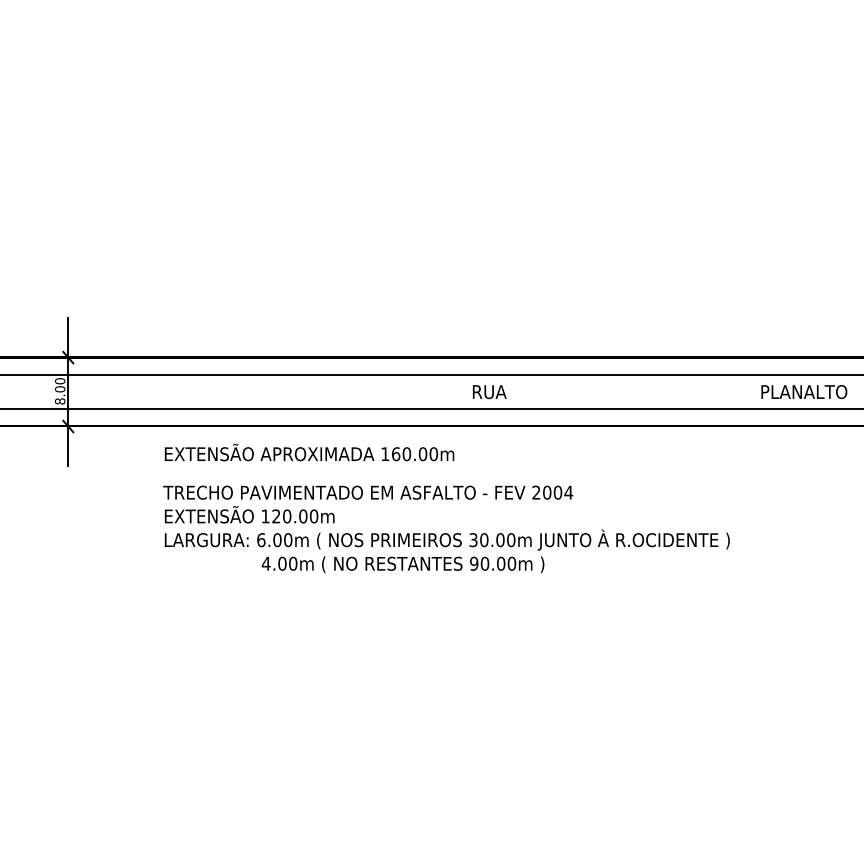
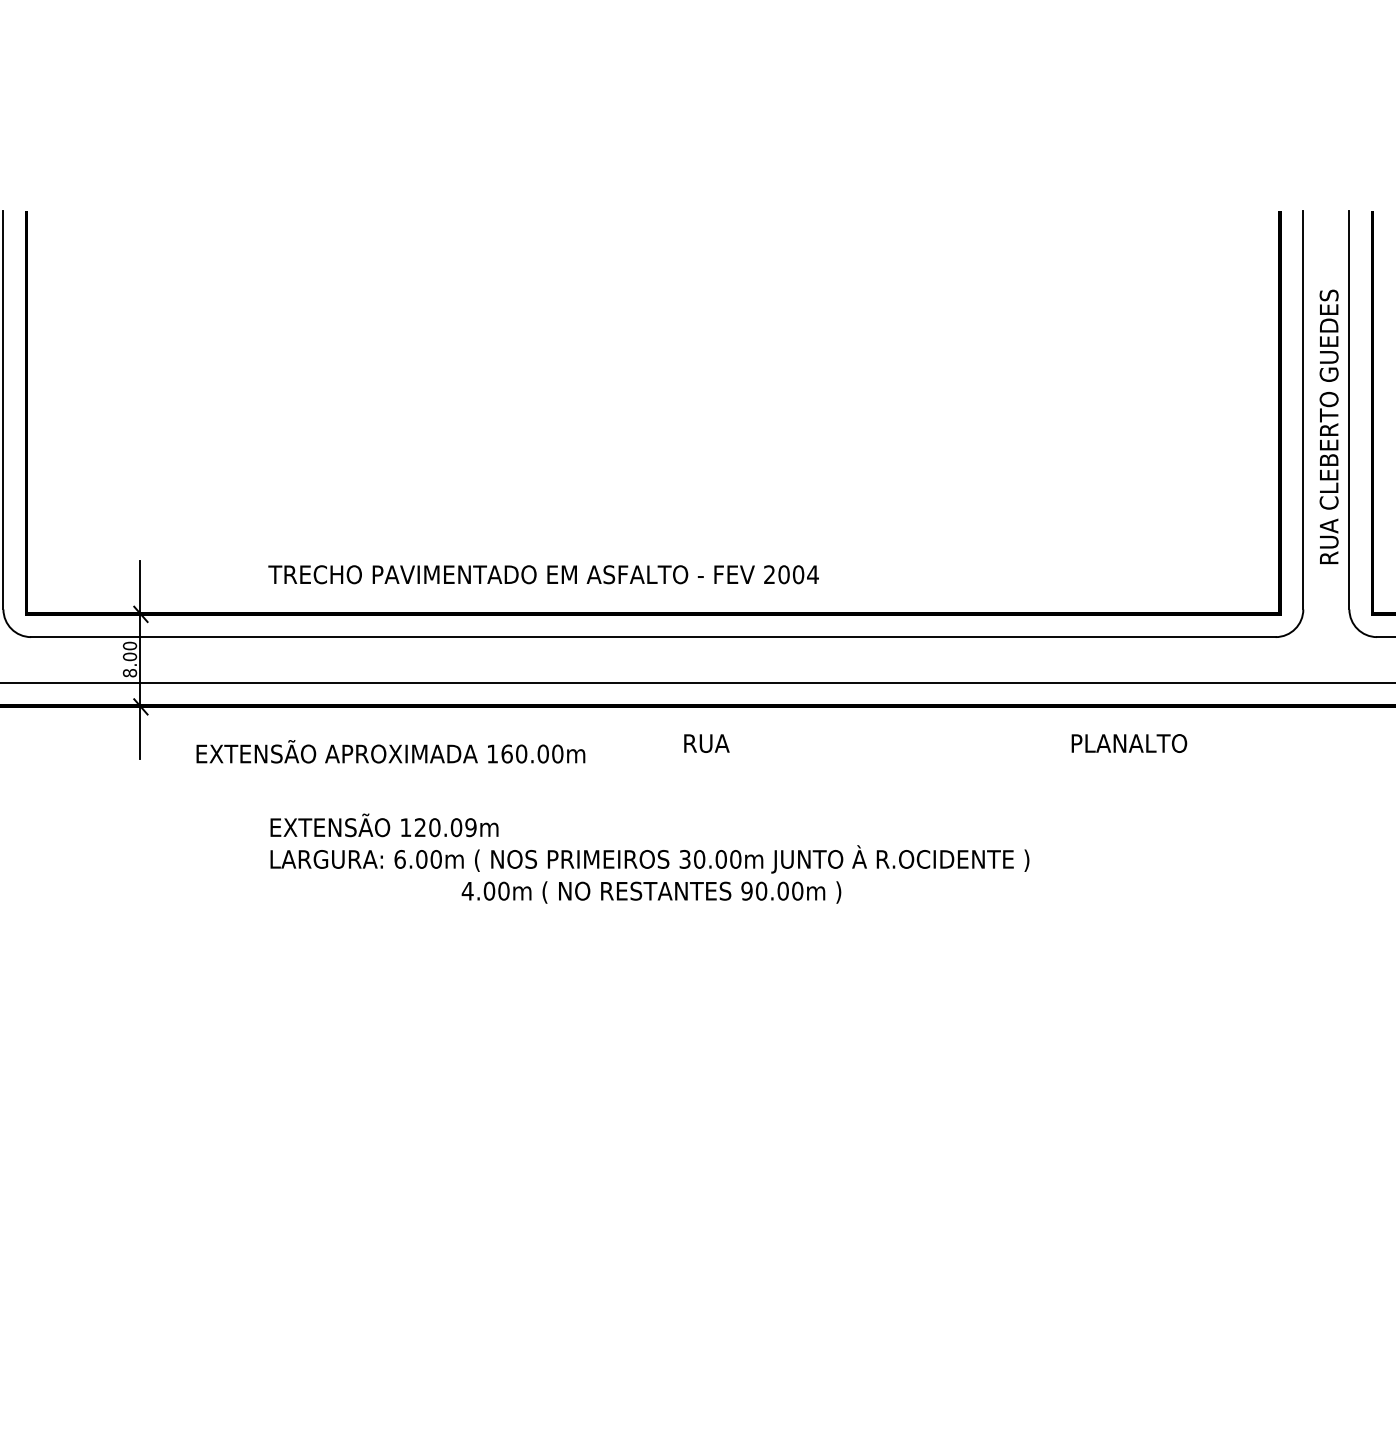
text: (659, 392) -> (935, 743), moved
text: (309, 452) -> (390, 751), moved
text: (368, 492) -> (543, 574), moved
text: (313, 516) -> (470, 827), 120.00m -> 120.09m
text: (403, 564) -> (651, 892), moved

